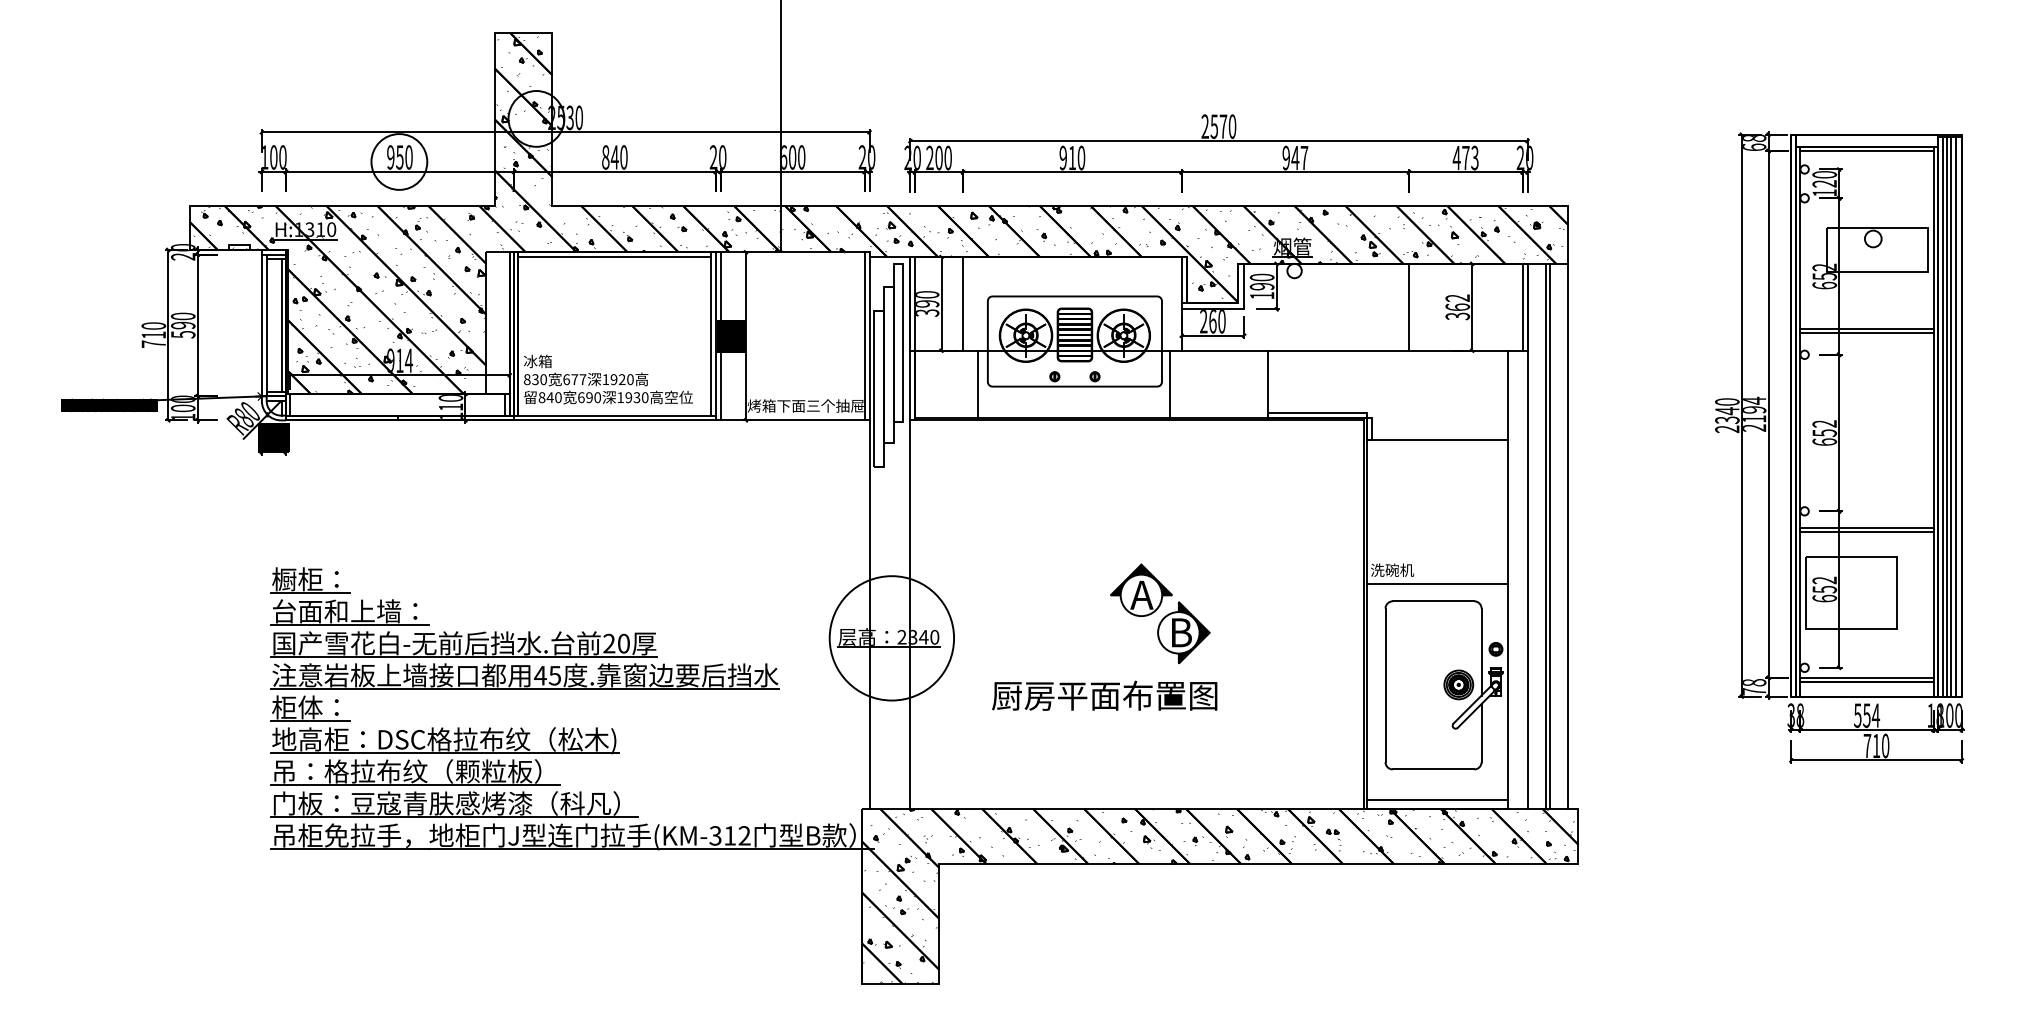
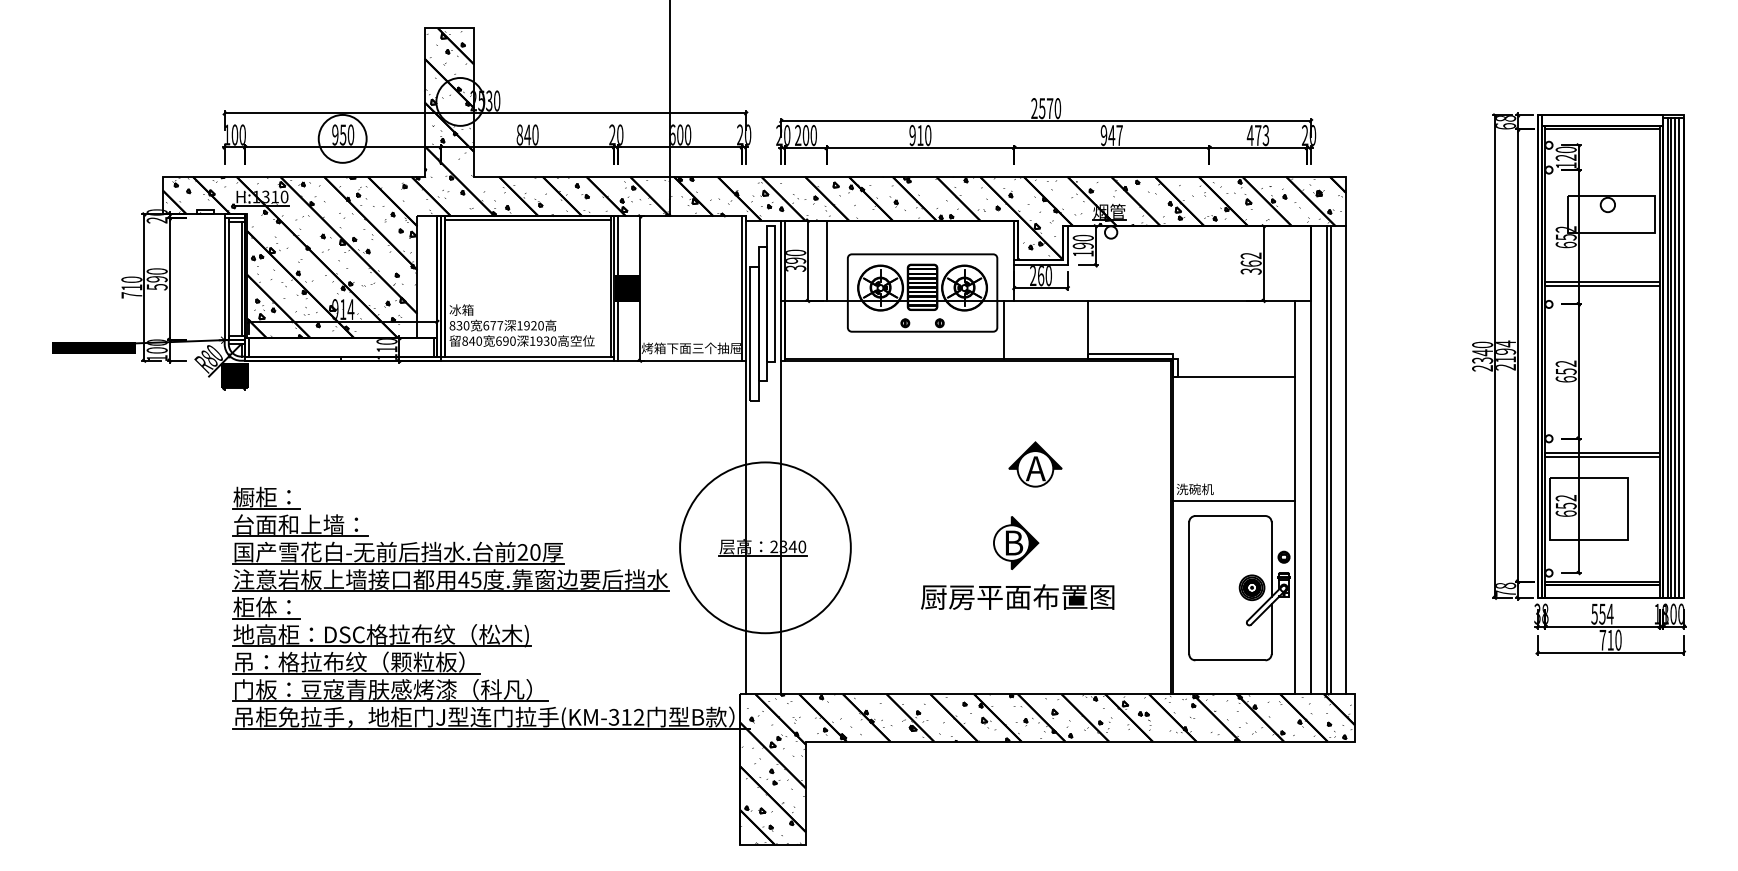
line: (1409, 306) -> (1209, 262), removed
line: (1522, 306) -> (1306, 262), removed
line: (977, 384) -> (838, 329), removed
part: (1141, 589) -> (1035, 463), moved
circle: (891, 638) -> (765, 547), size x1.6
text: (1104, 695) -> (1017, 596), moved
line: (1437, 799) -> (1233, 686), removed

